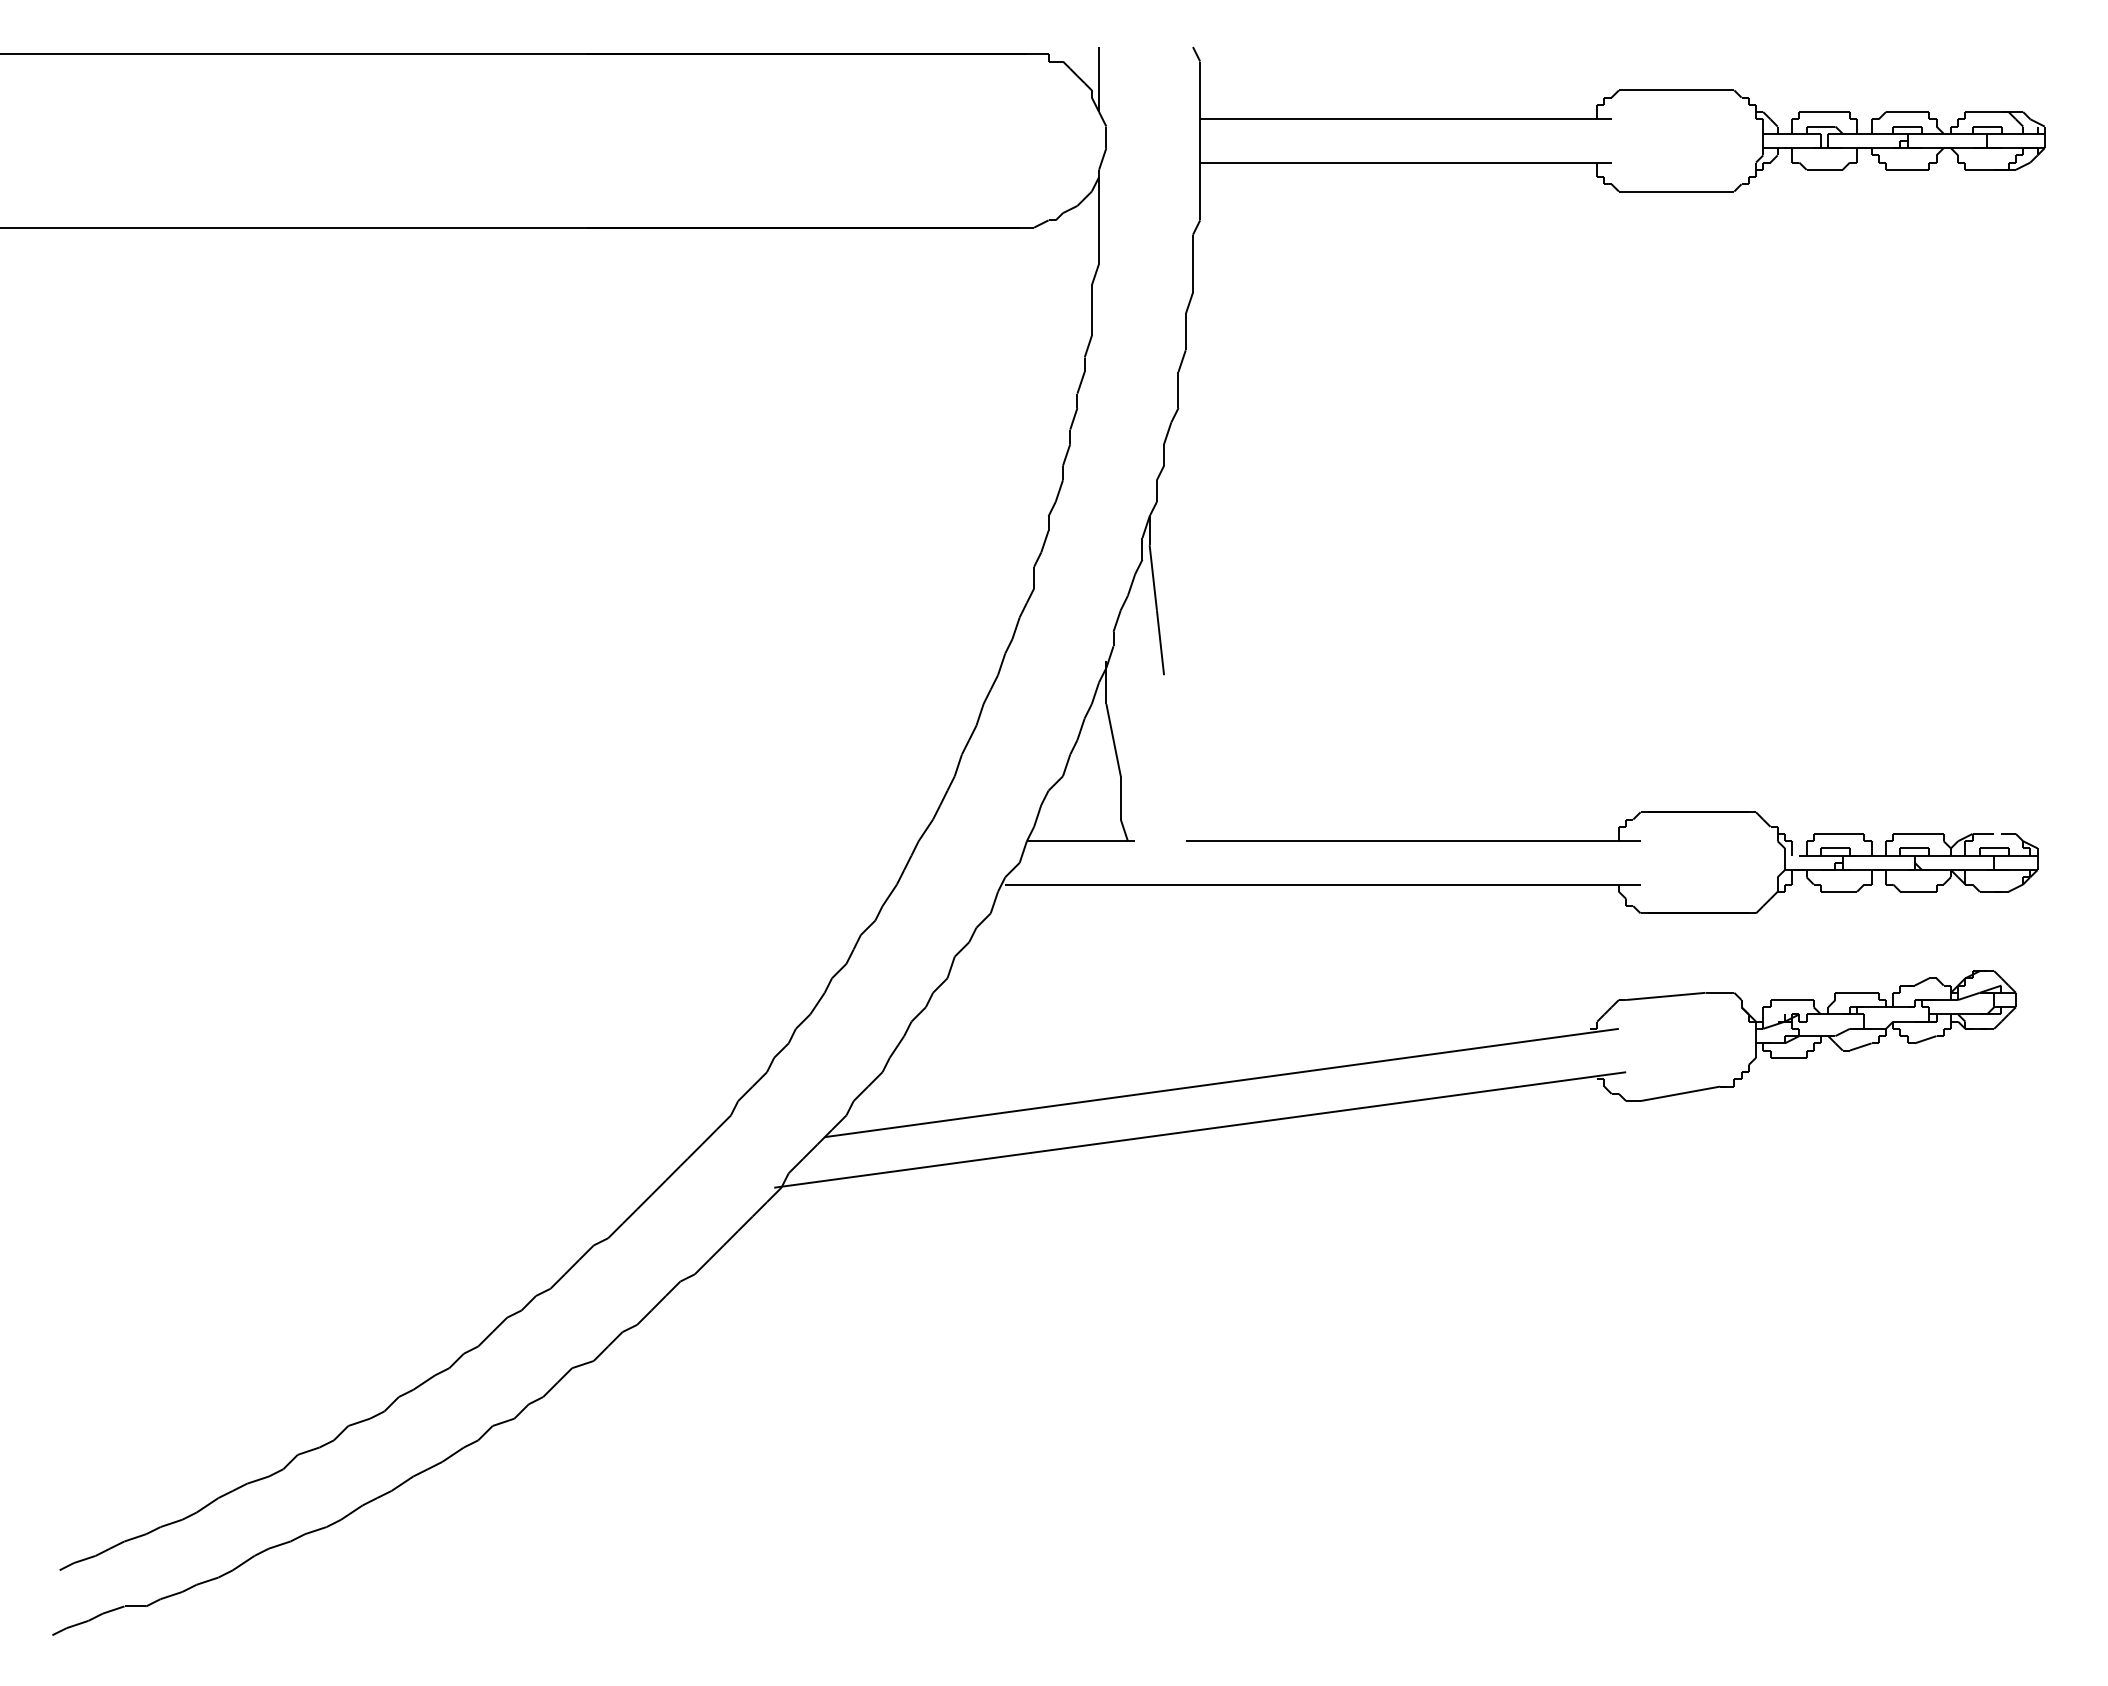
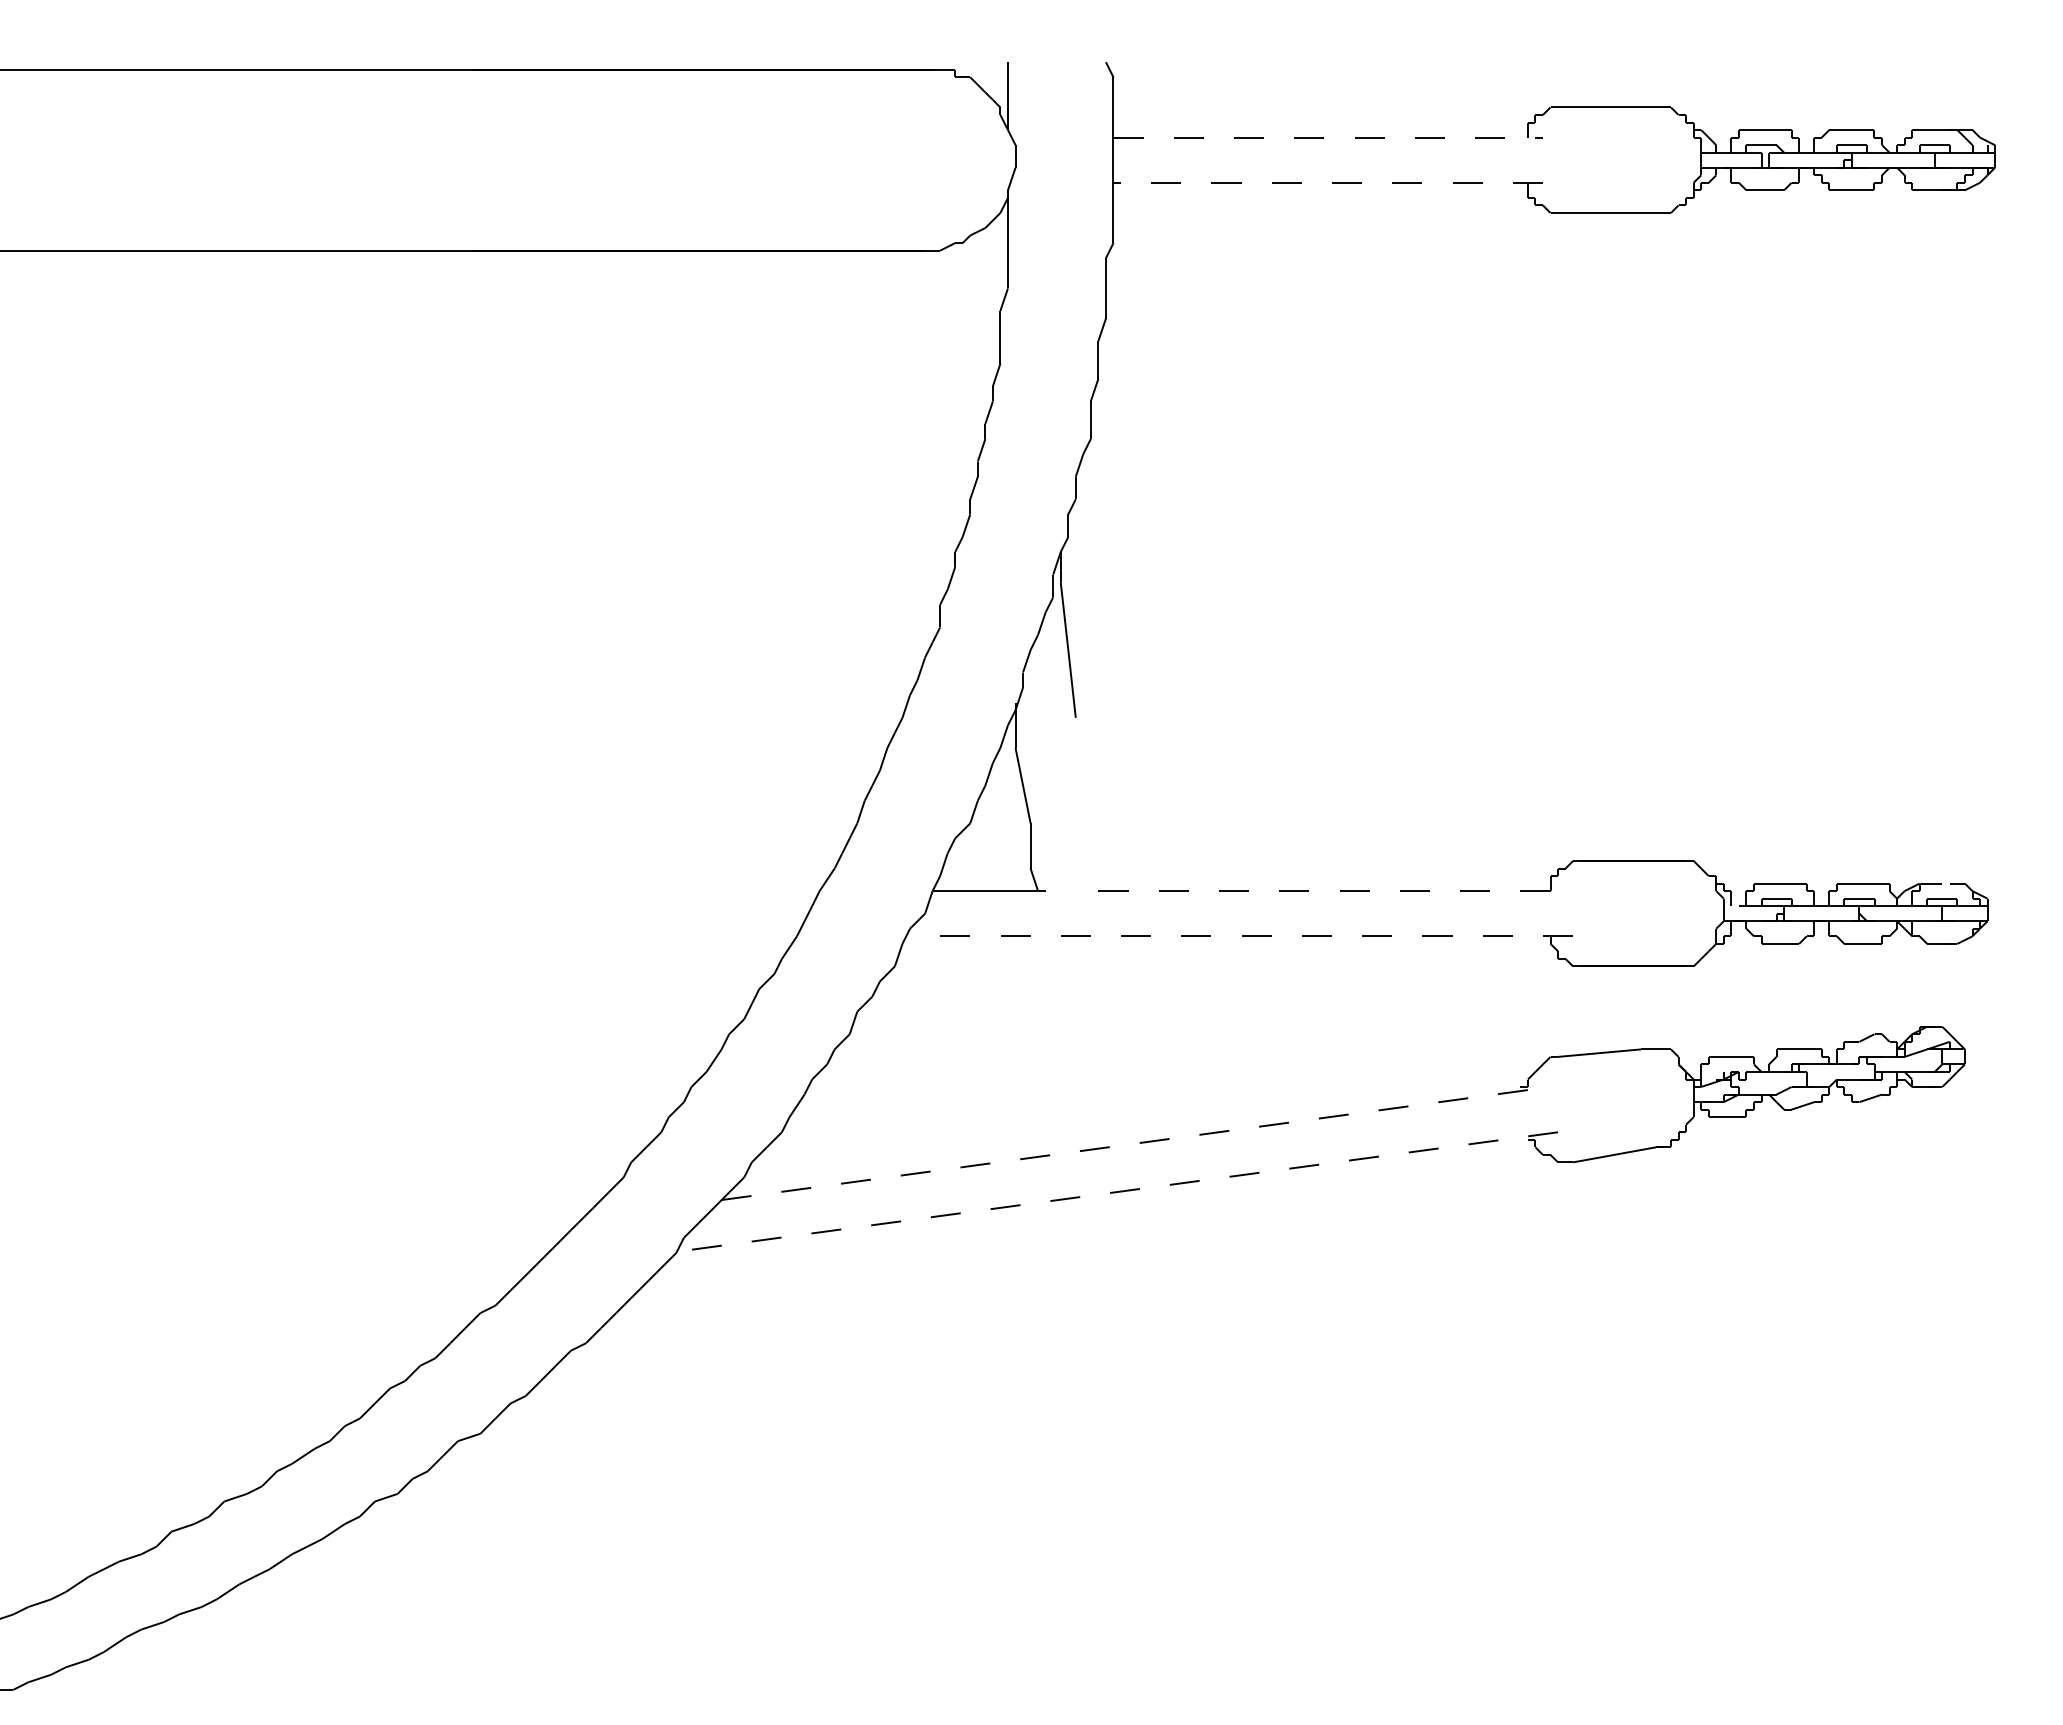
line: (1405, 119) -> (1327, 137), solid -> dashed
line: (1405, 162) -> (1327, 182), solid -> dashed
line: (1413, 841) -> (1336, 891), solid -> dashed
line: (1322, 884) -> (1241, 936), solid -> dashed
line: (1221, 1083) -> (1135, 1144), solid -> dashed
line: (1200, 1129) -> (1113, 1192), solid -> dashed

